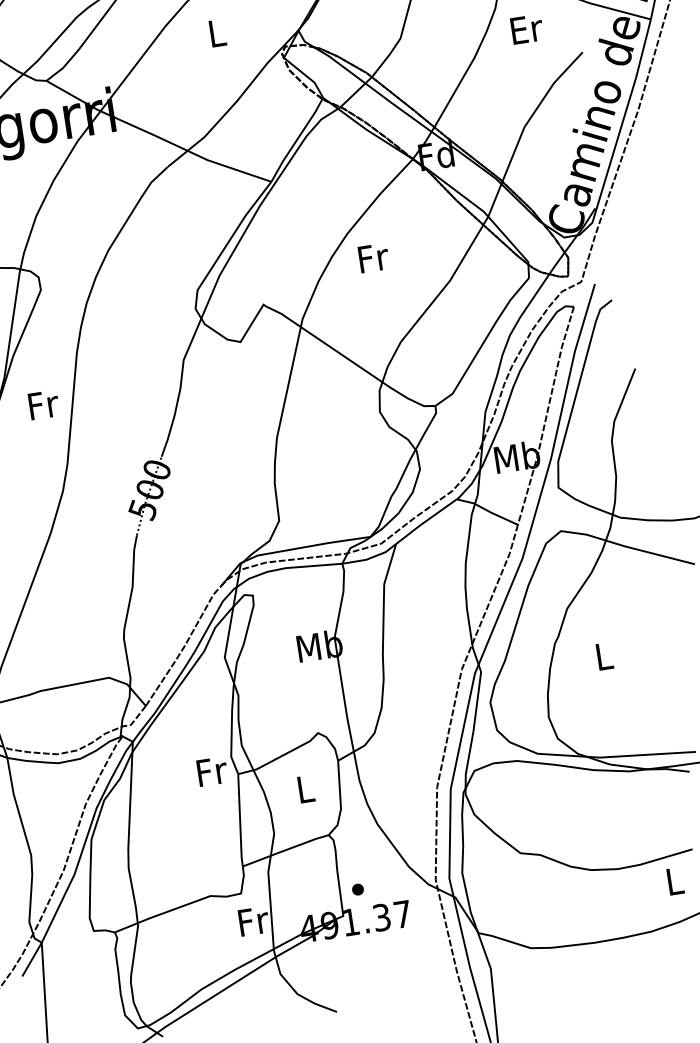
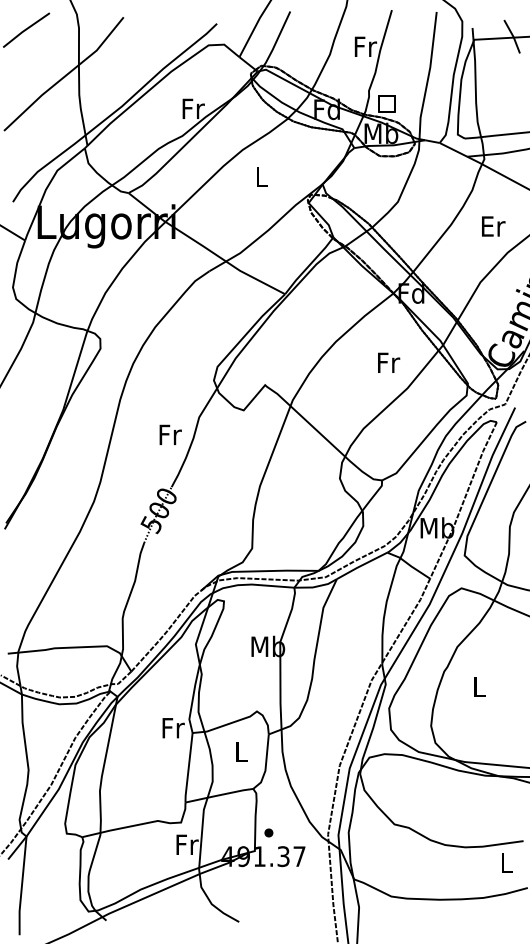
text: (526, 29) -> (493, 226), moved
text: (374, 257) -> (389, 362), moved
text: (43, 404) -> (170, 434), moved

